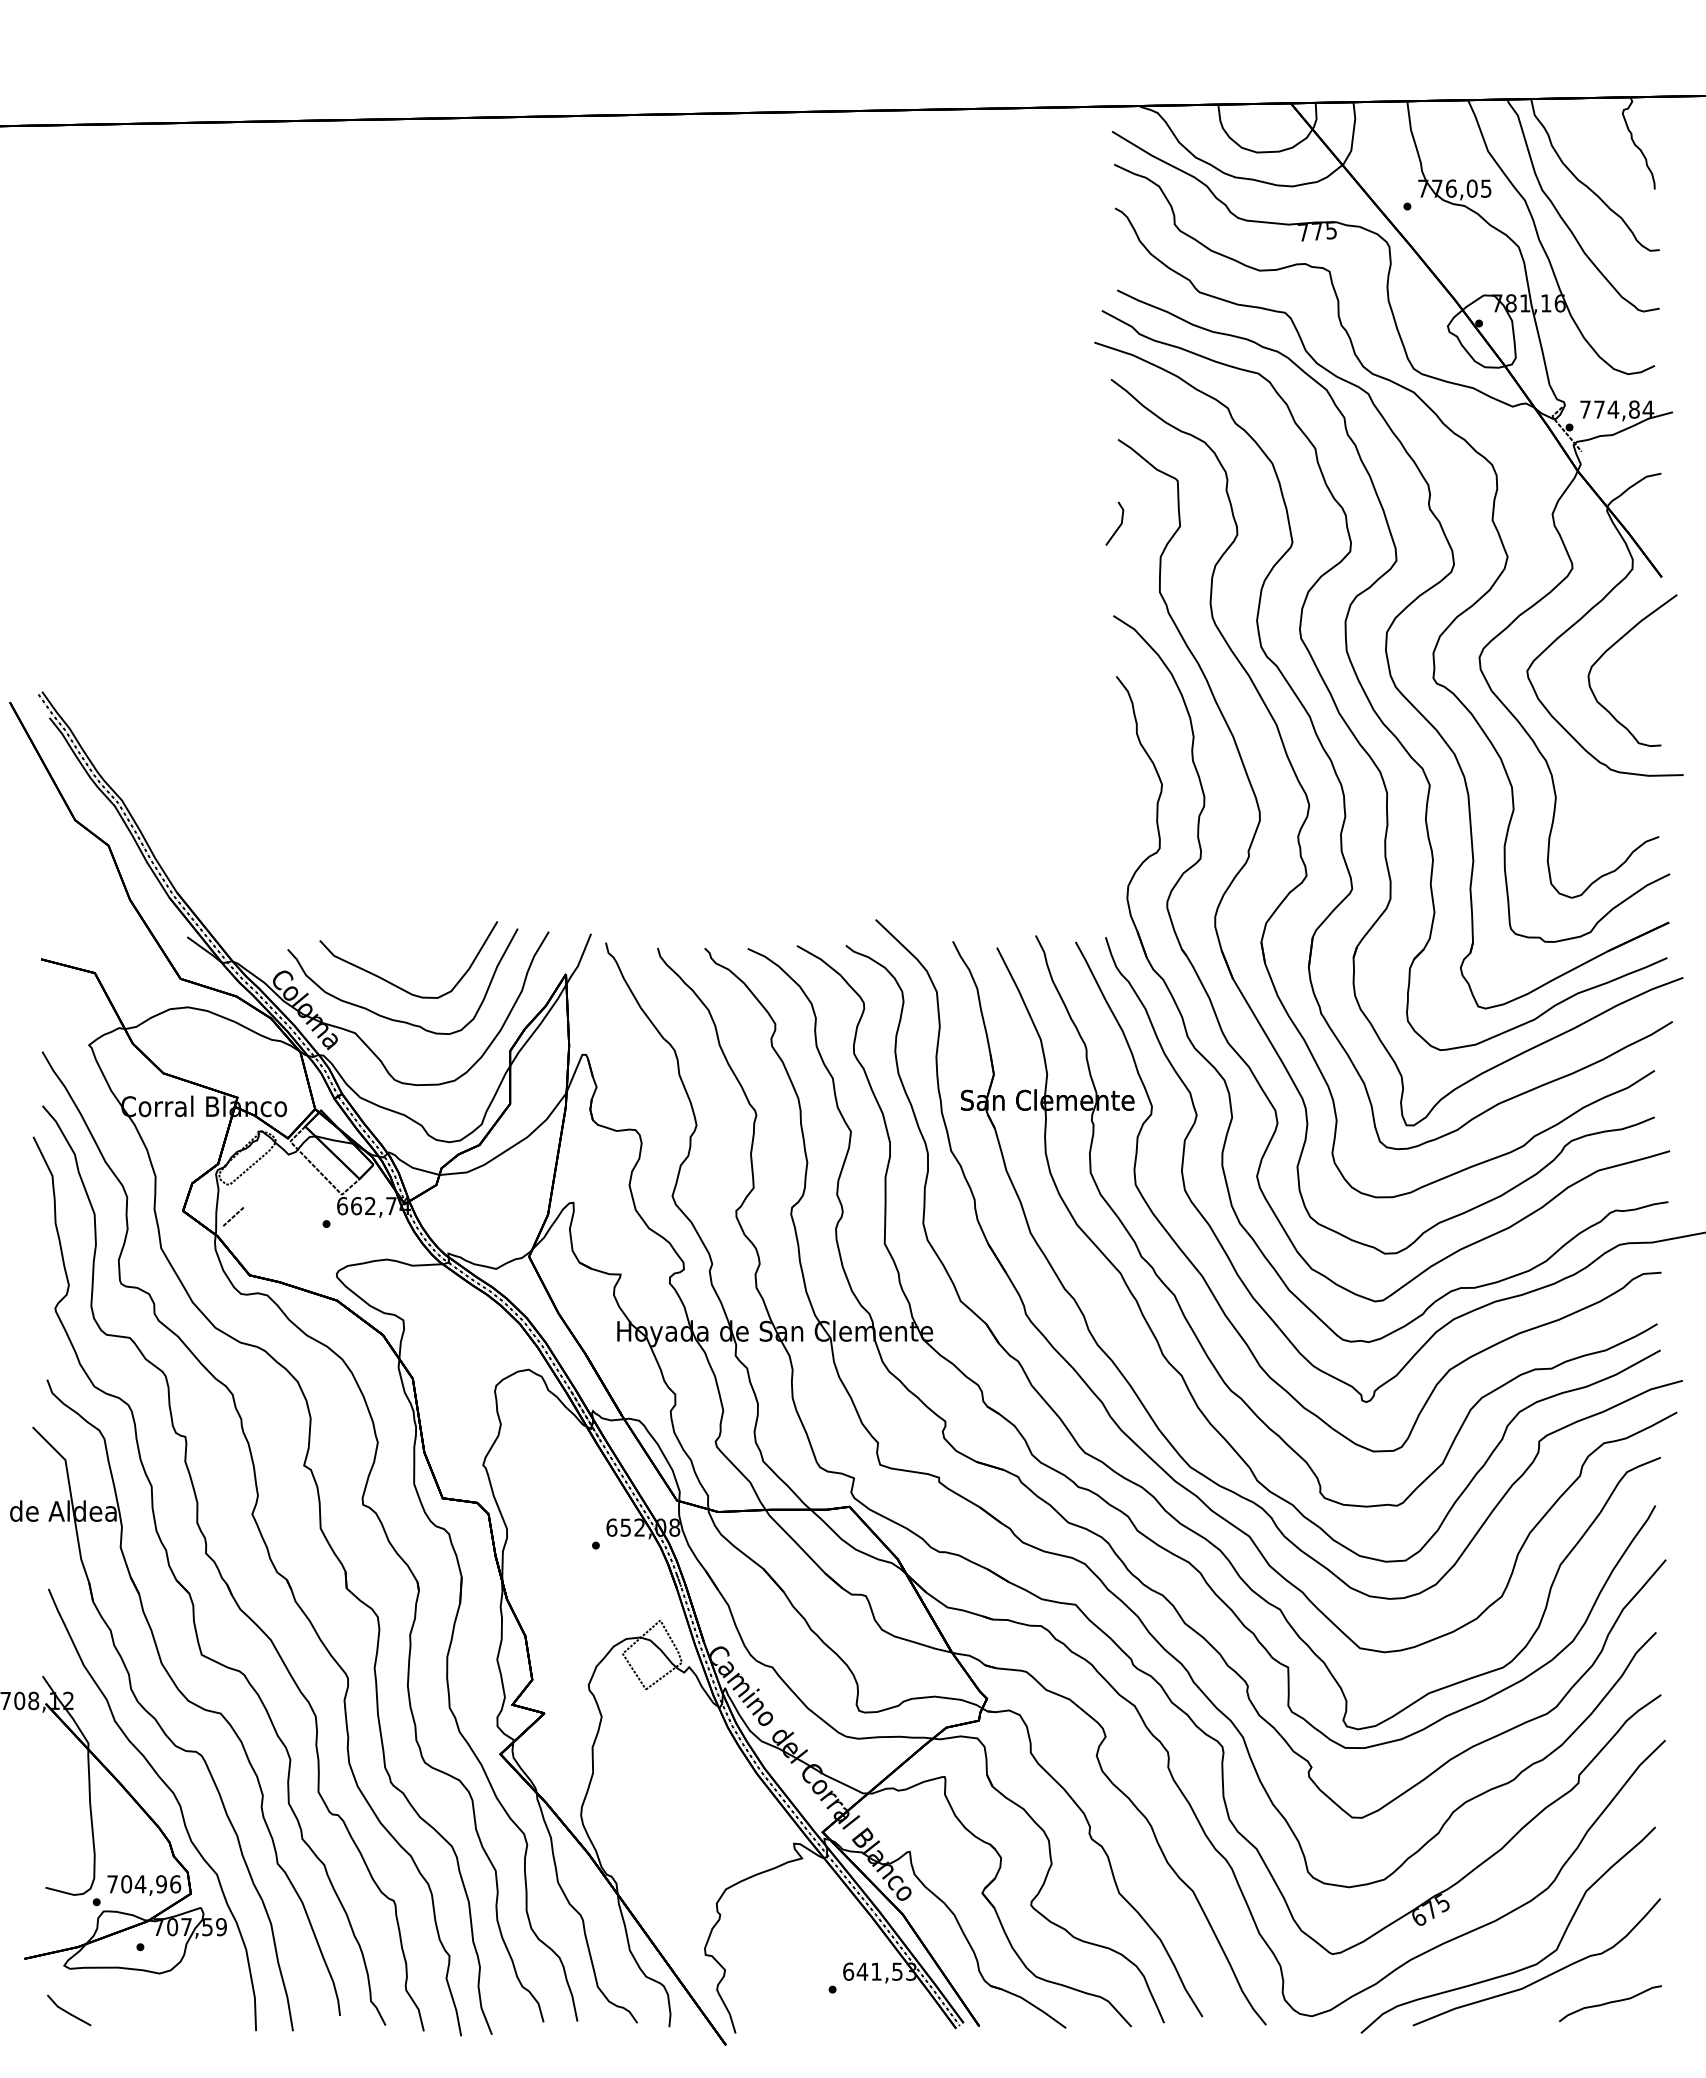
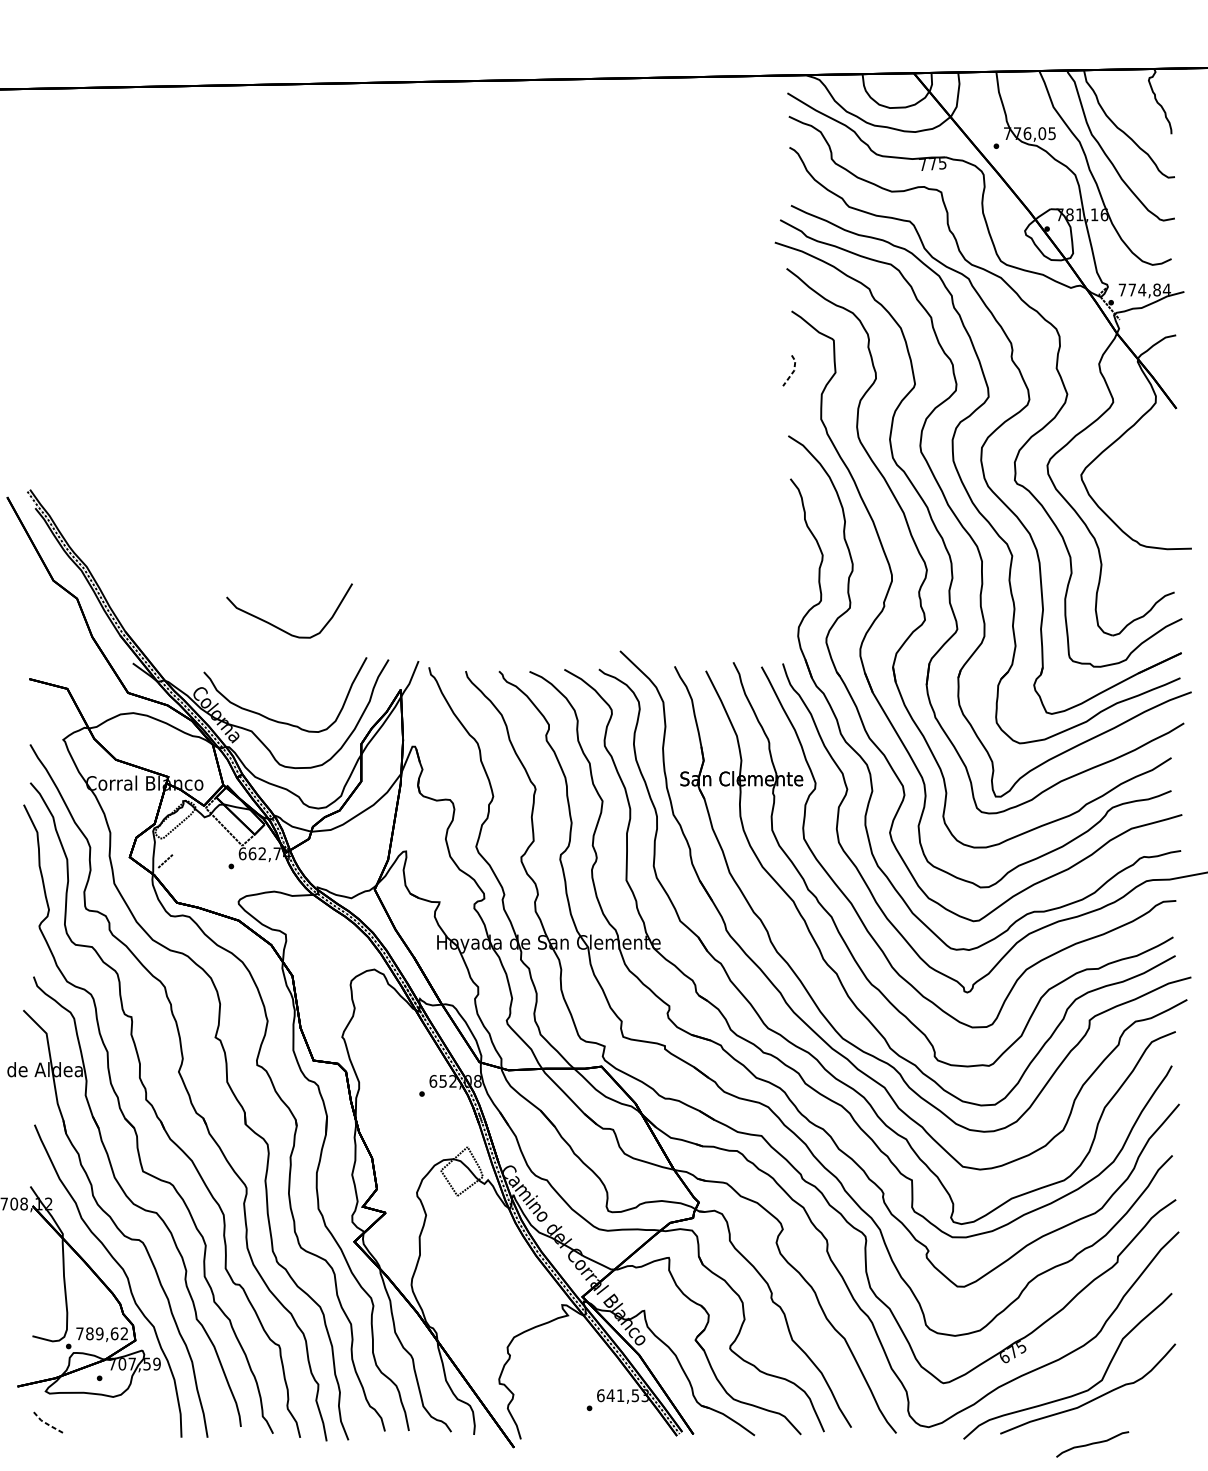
line: (1121, 524) -> (794, 371), solid -> dashed
curve: (1613, 646) -> (1142, 457), removed
curve: (395, 984) -> (280, 628), moved
text: (151, 1884) -> (107, 1333), 704,96 -> 789,62
curve: (1610, 2003) -> (1092, 1444), moved
line: (67, 2012) -> (48, 1424), solid -> dashed

